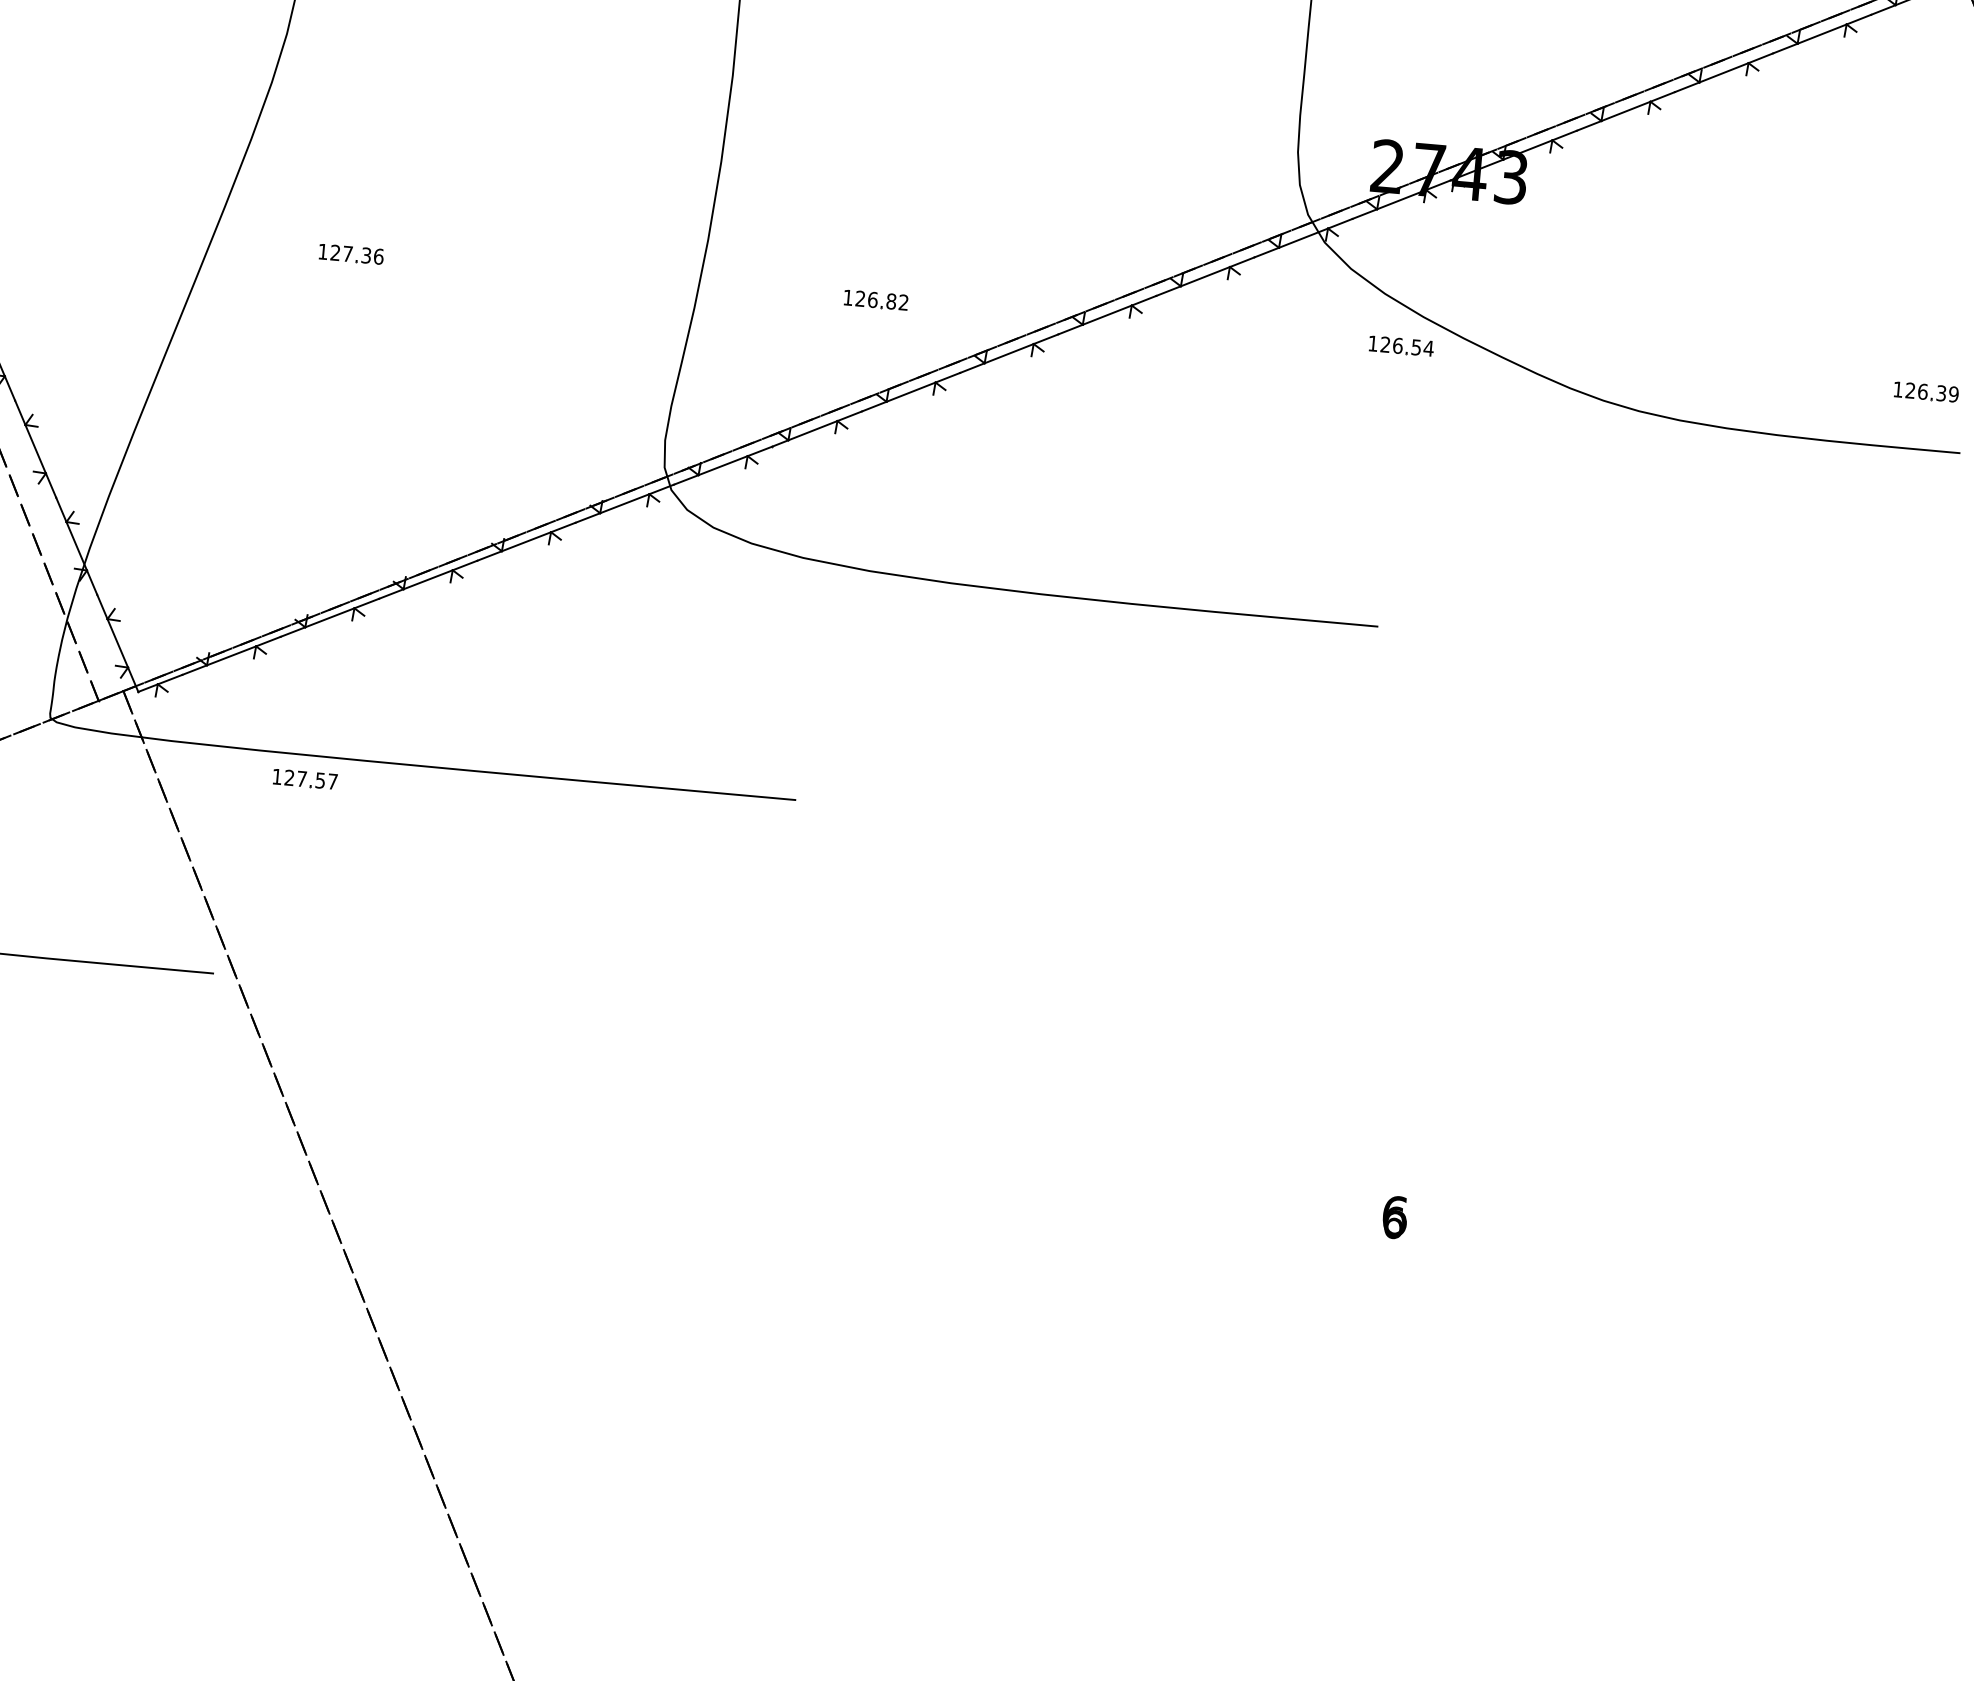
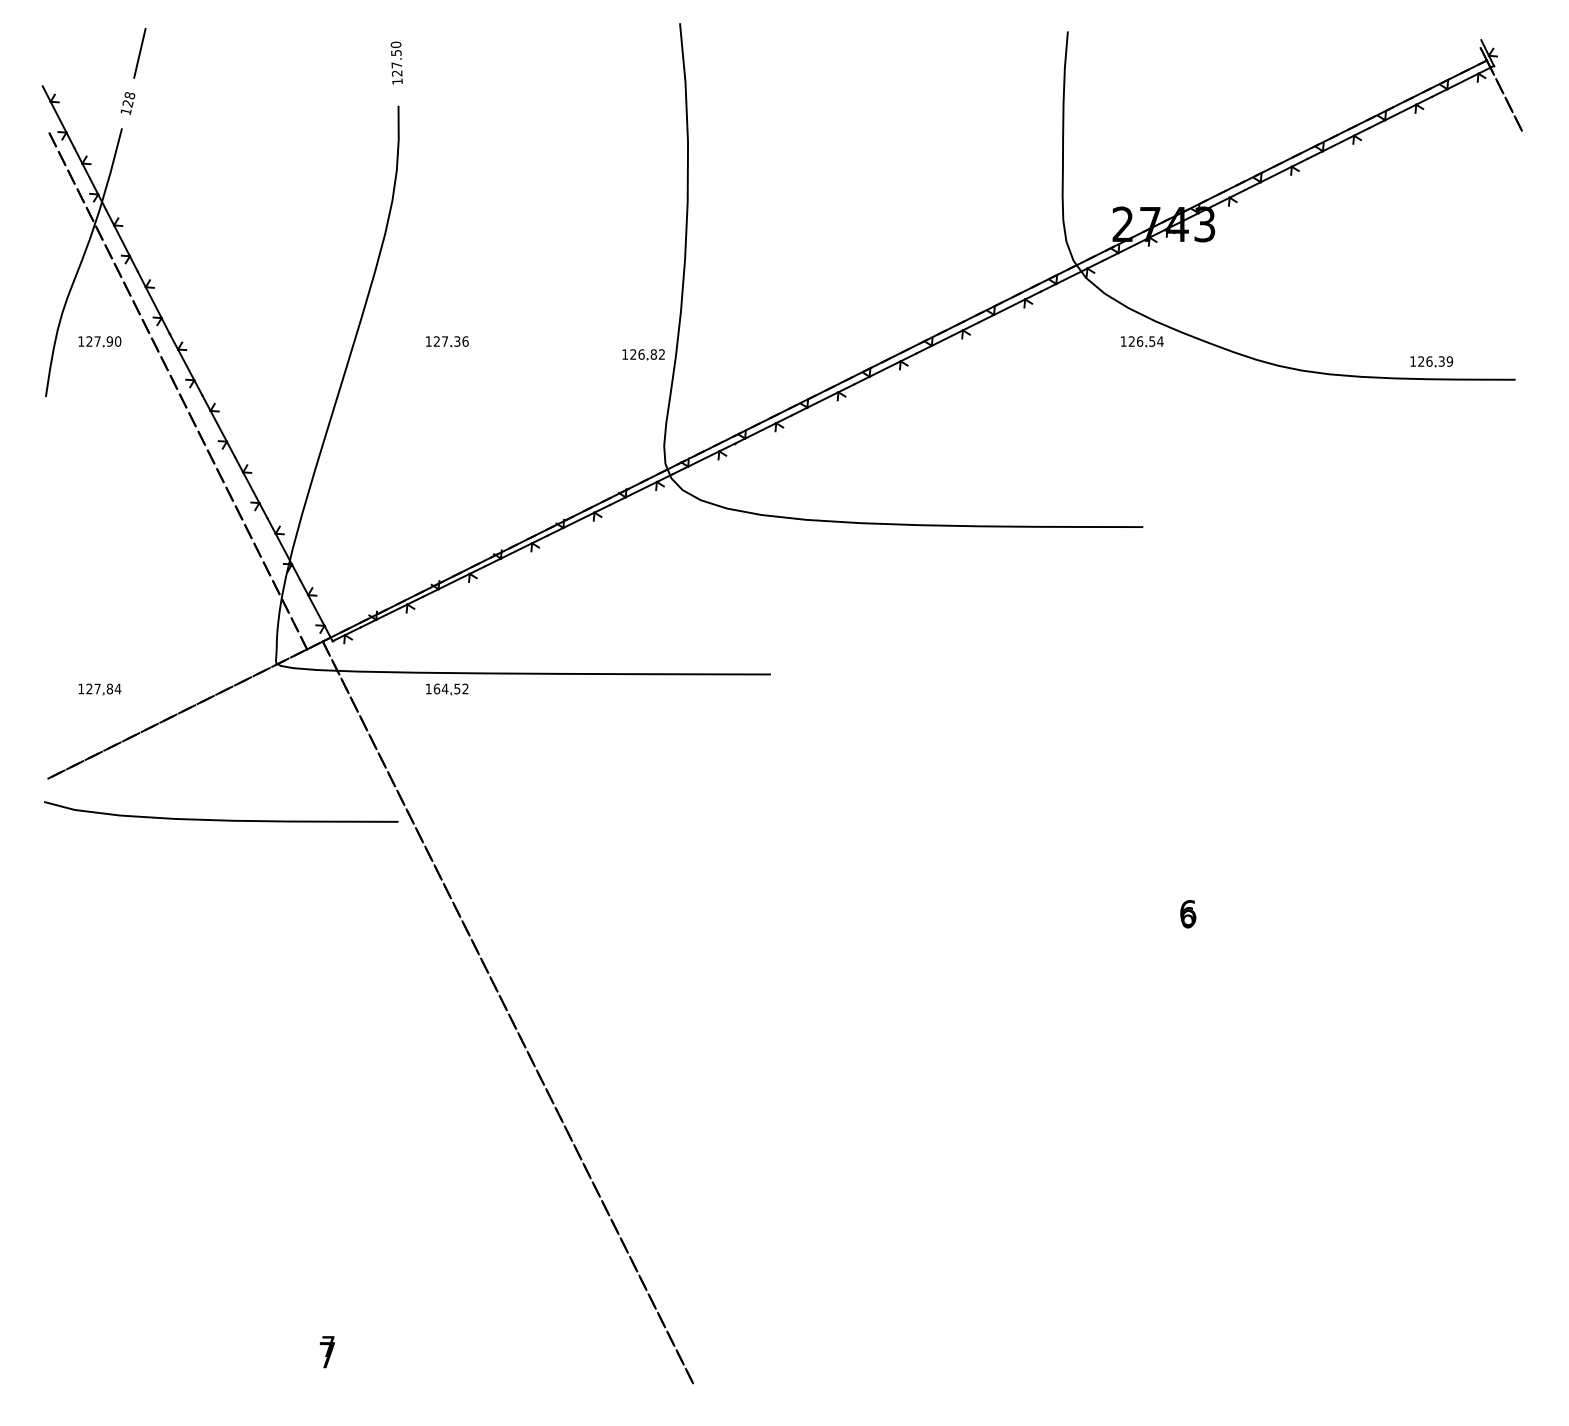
part: (875, 300) -> (643, 354), moved
part: (1925, 391) -> (1431, 361), moved
text: (310, 778) -> (450, 688), 127.57 -> 164.52

